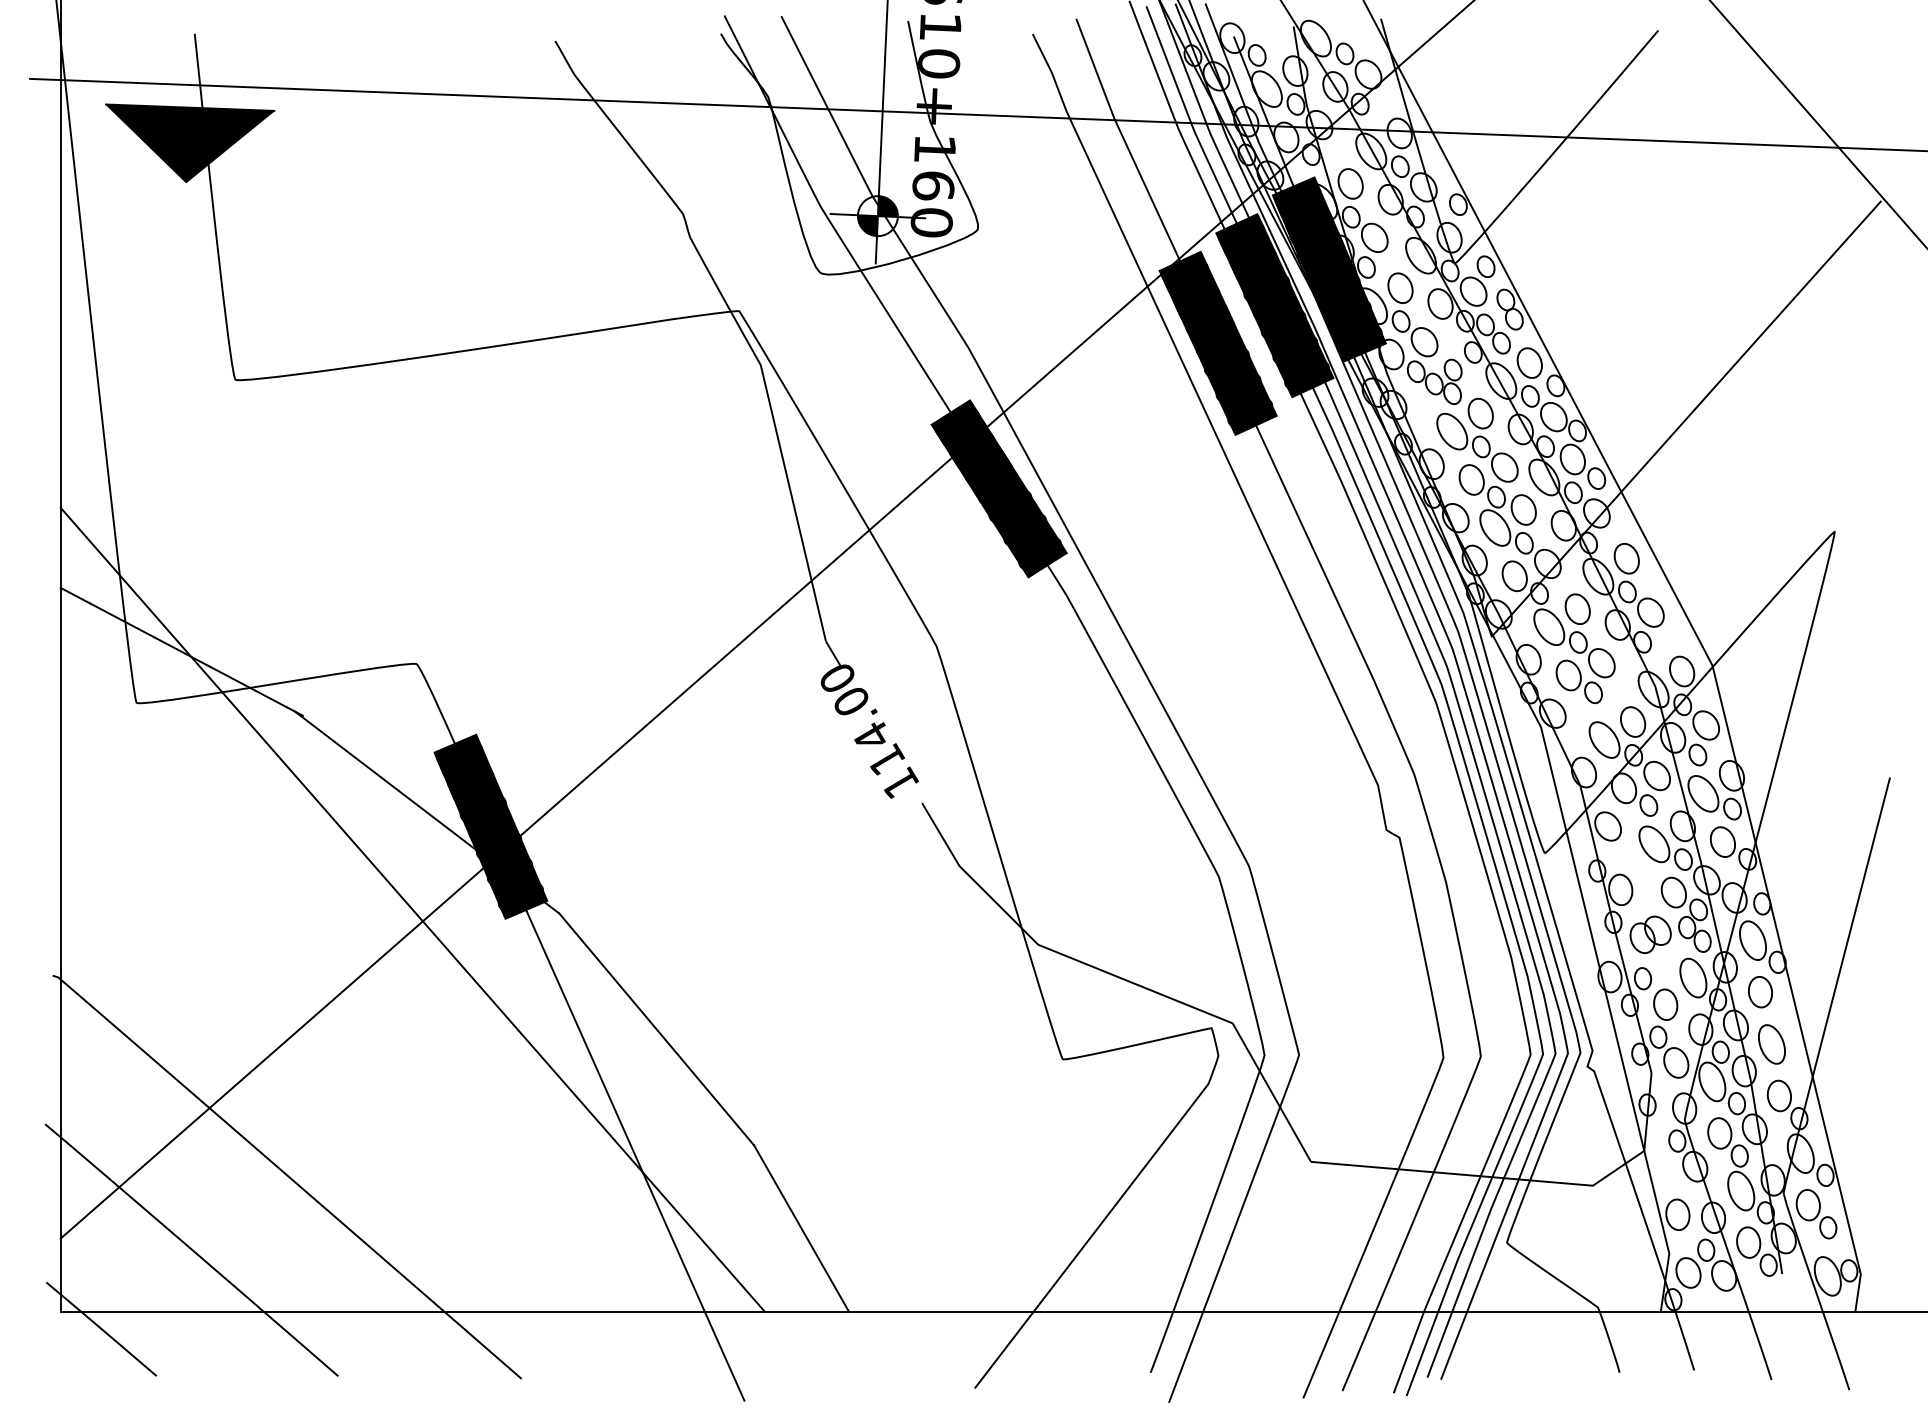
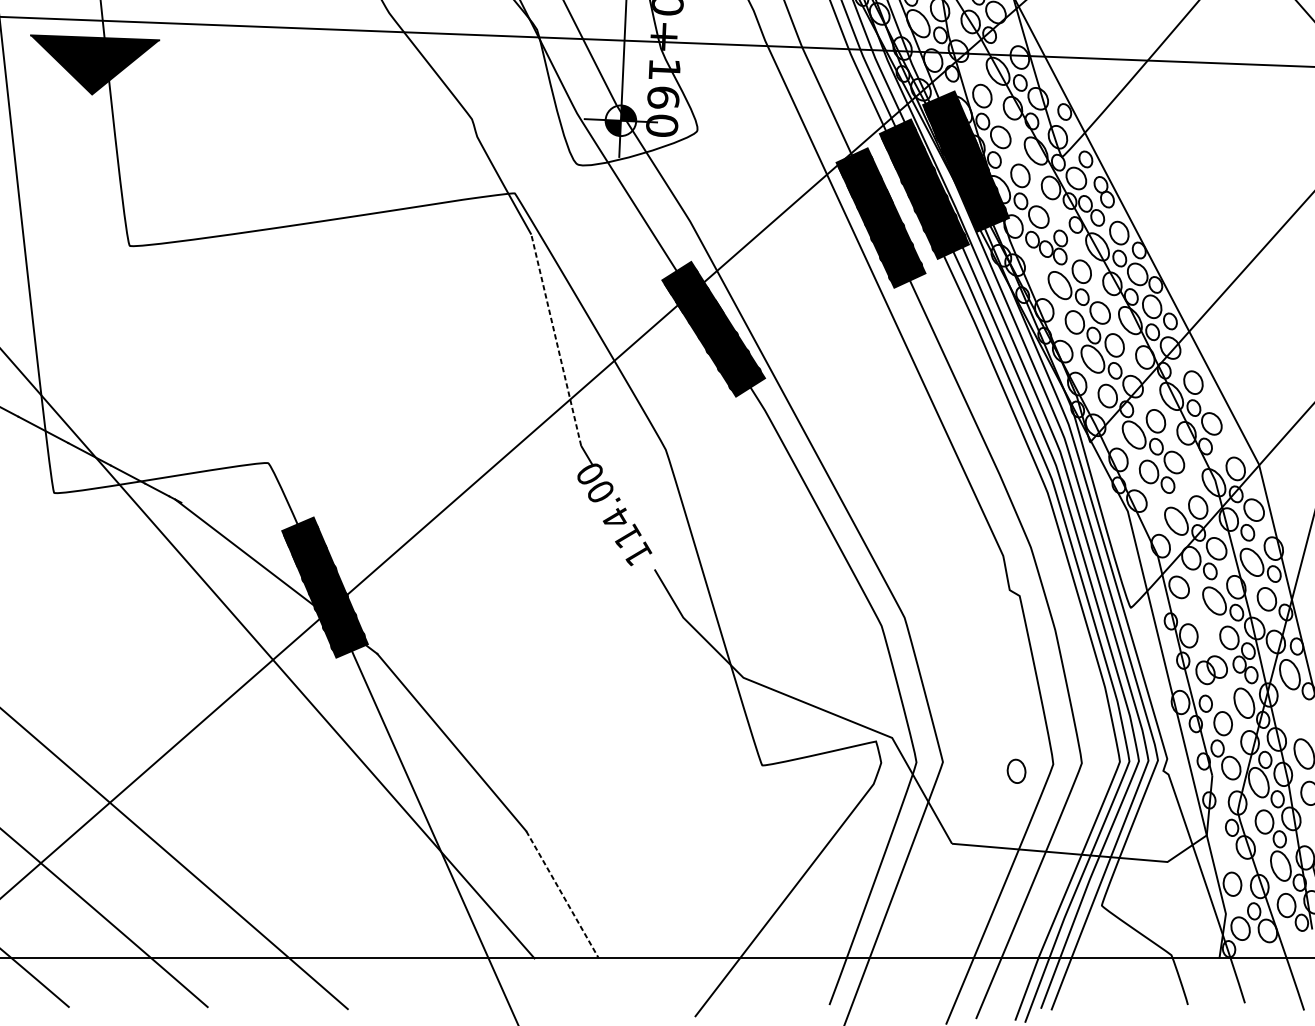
line: (793, 503) -> (556, 340), solid -> dashed
part: (1760, 992) -> (1016, 771), moved
line: (801, 1228) -> (562, 894), solid -> dashed

